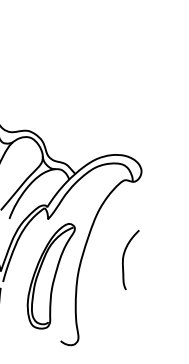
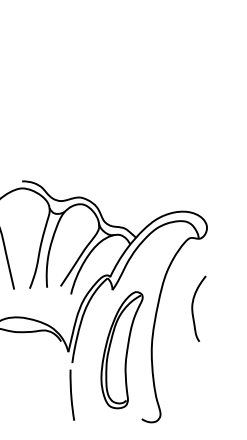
curve: (124, 258) -> (193, 308), moved

